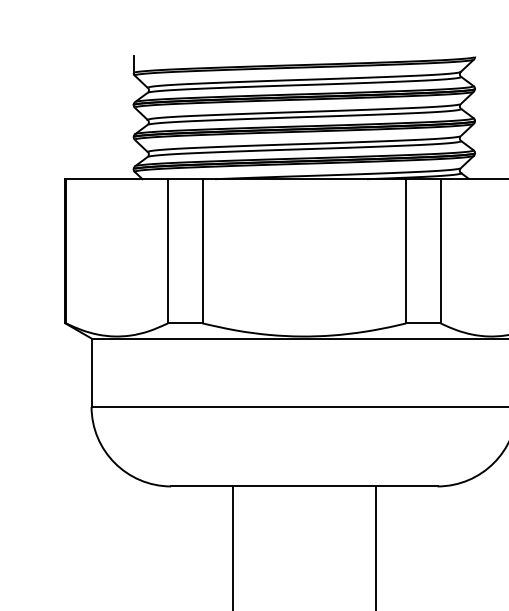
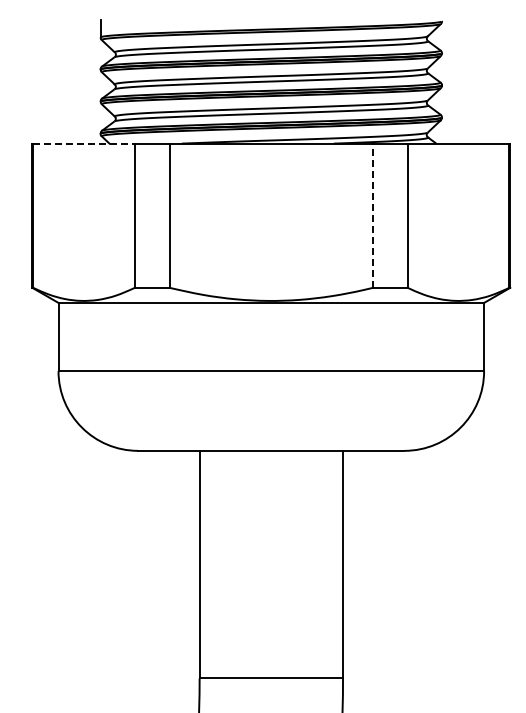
line: (117, 179) -> (84, 143), solid -> dashed
line: (406, 251) -> (373, 215), solid -> dashed

